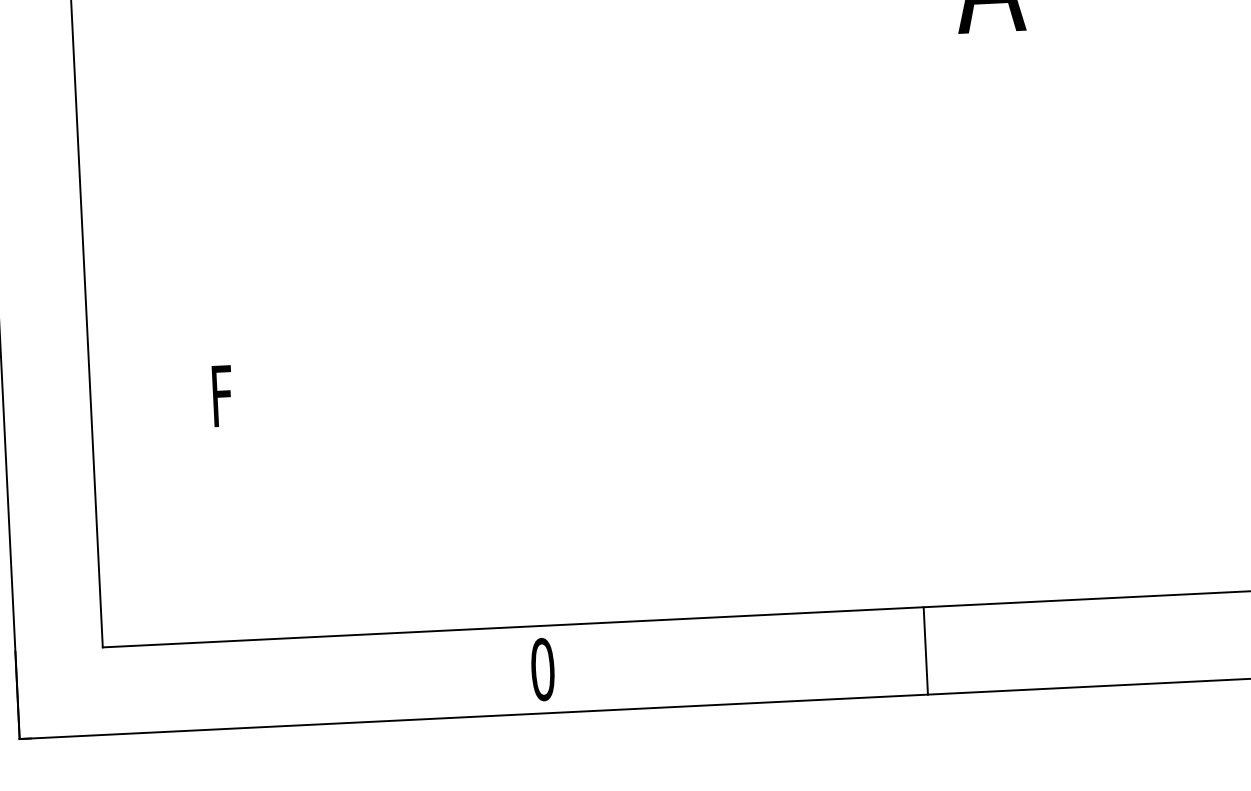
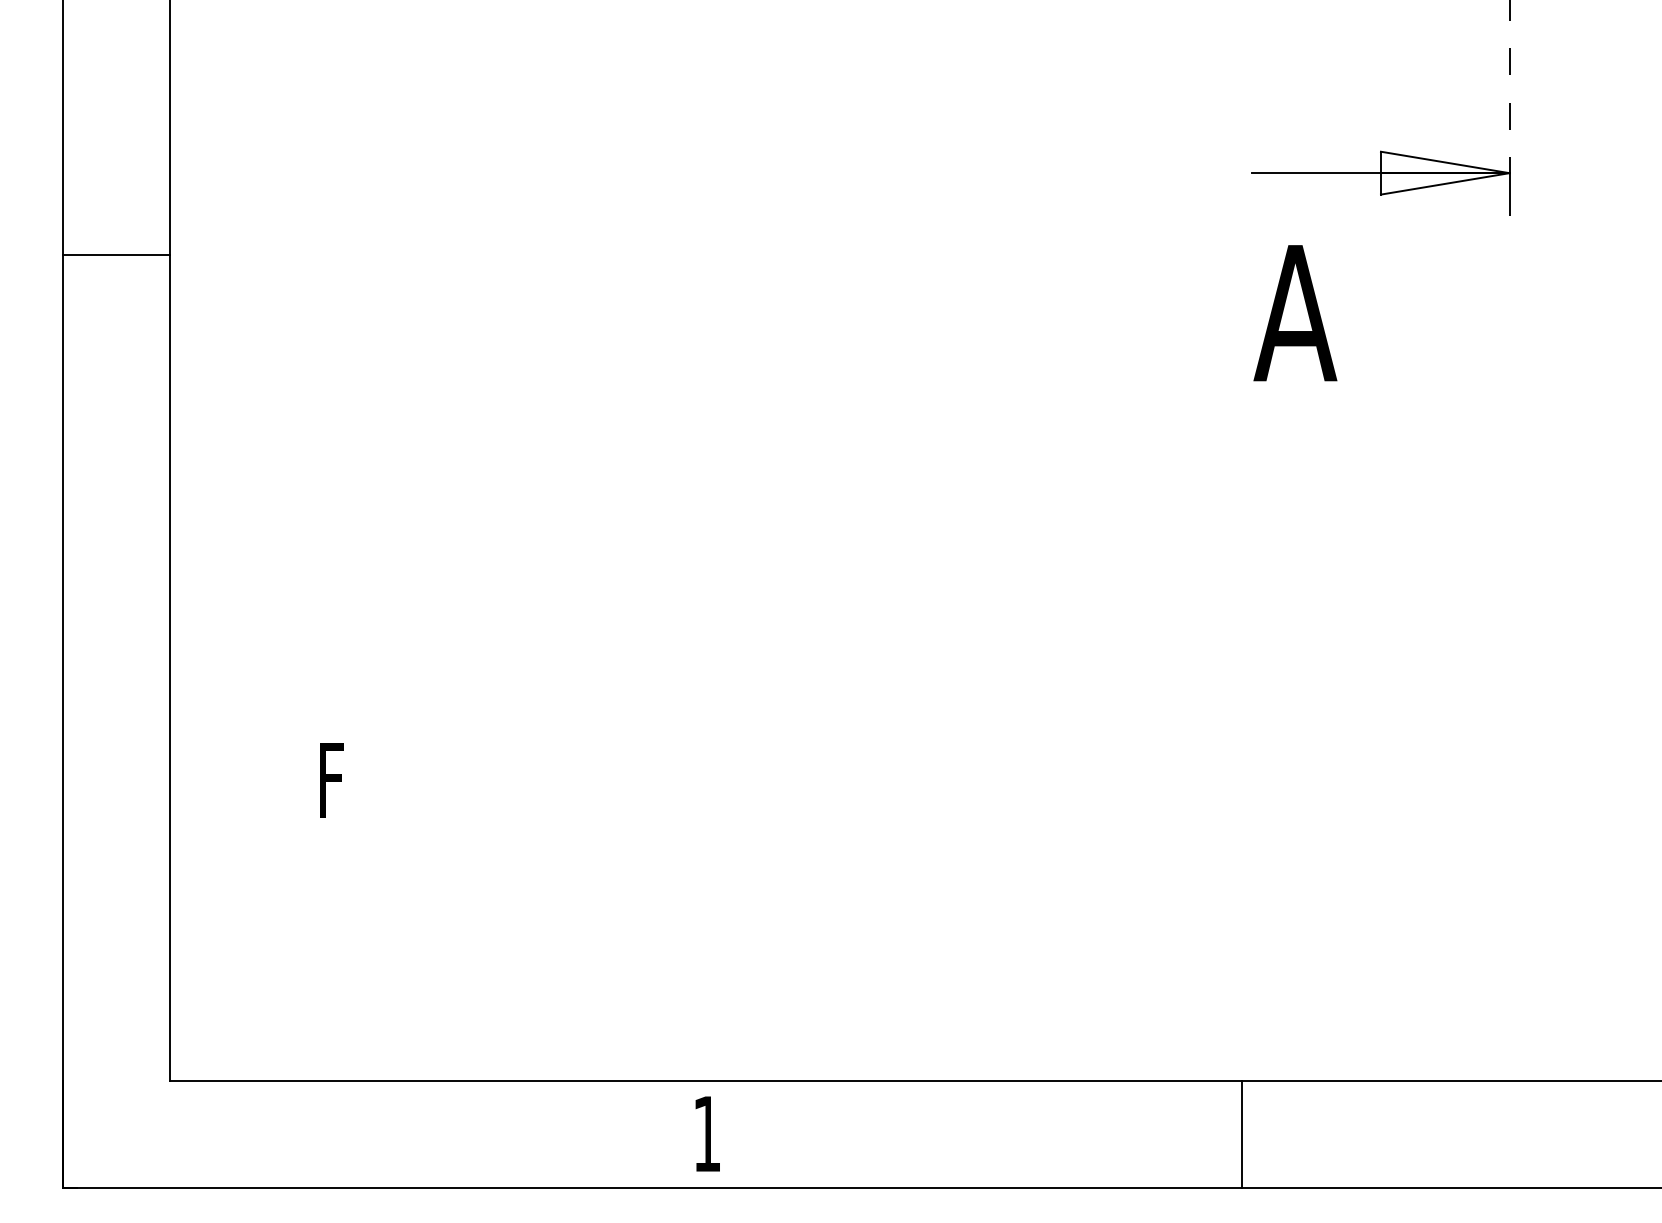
line: (925, 650) -> (1241, 1133), moved
text: (543, 669) -> (707, 1133), 0 -> 1

